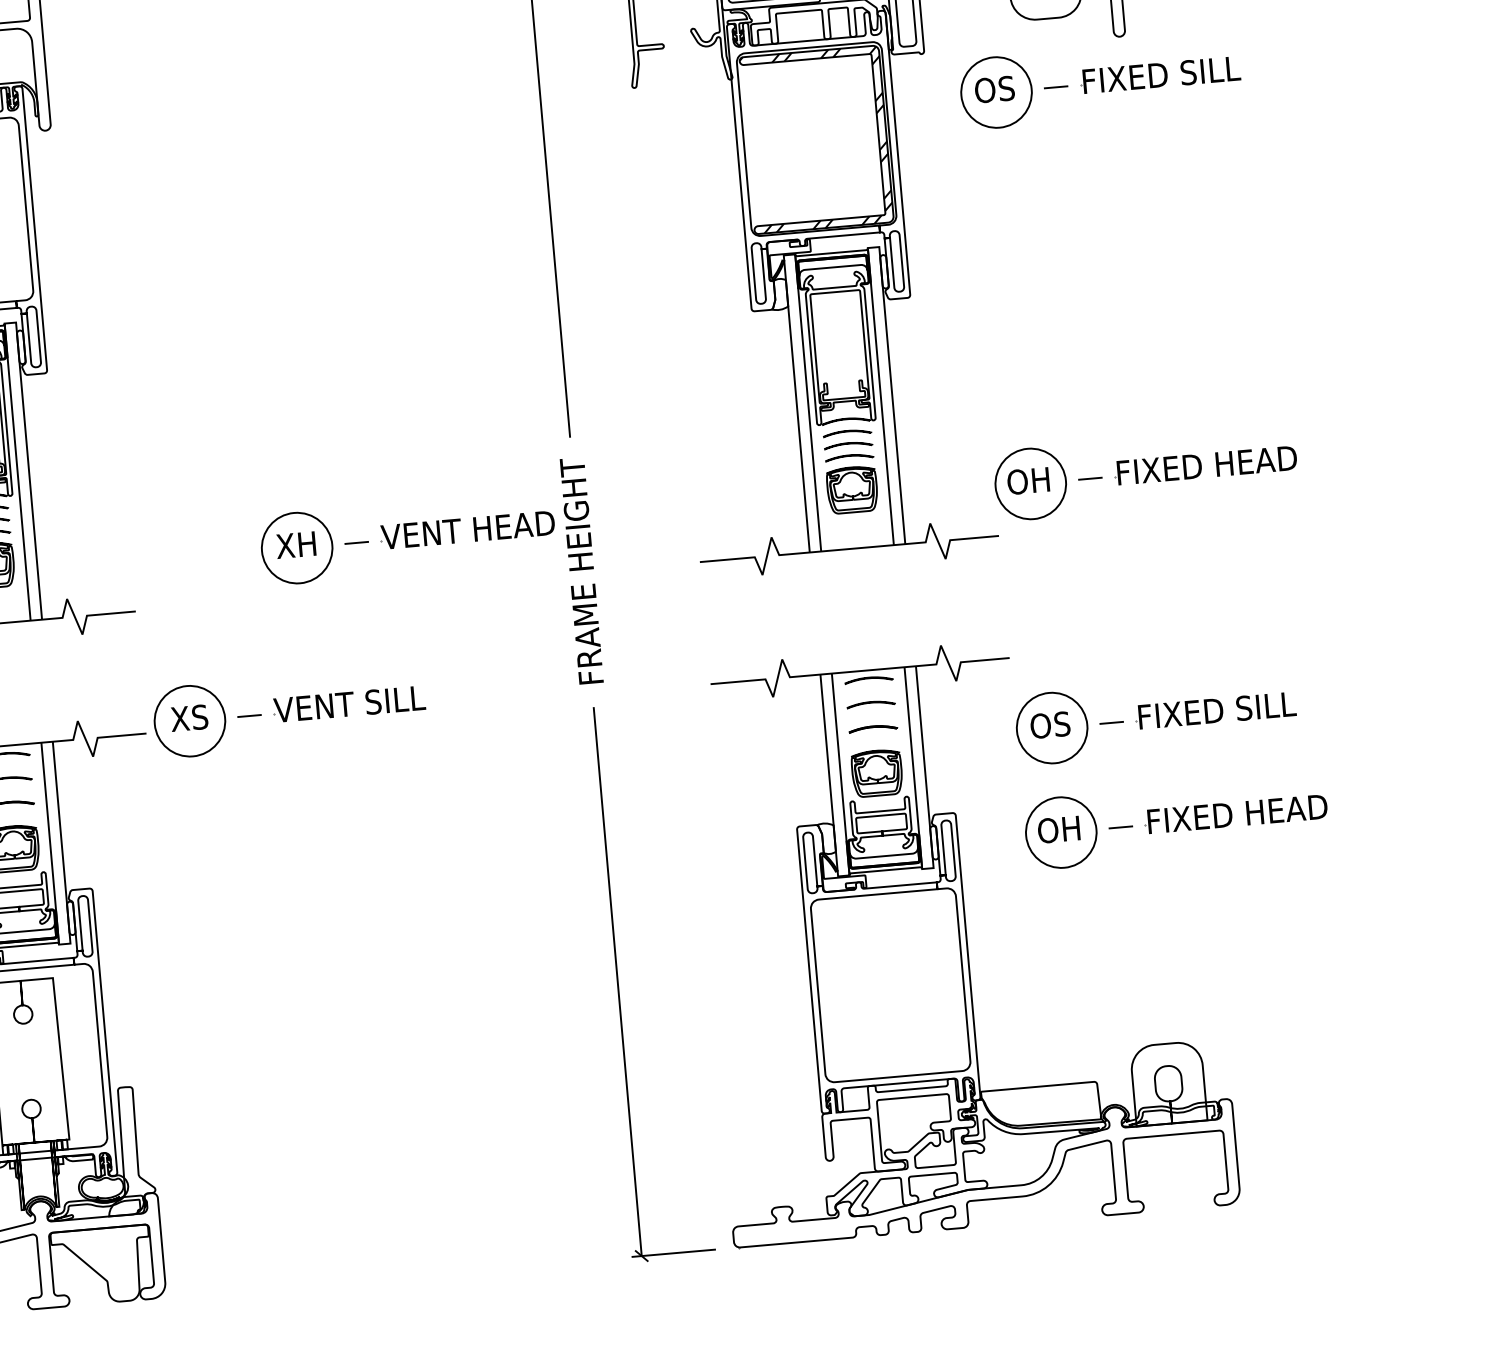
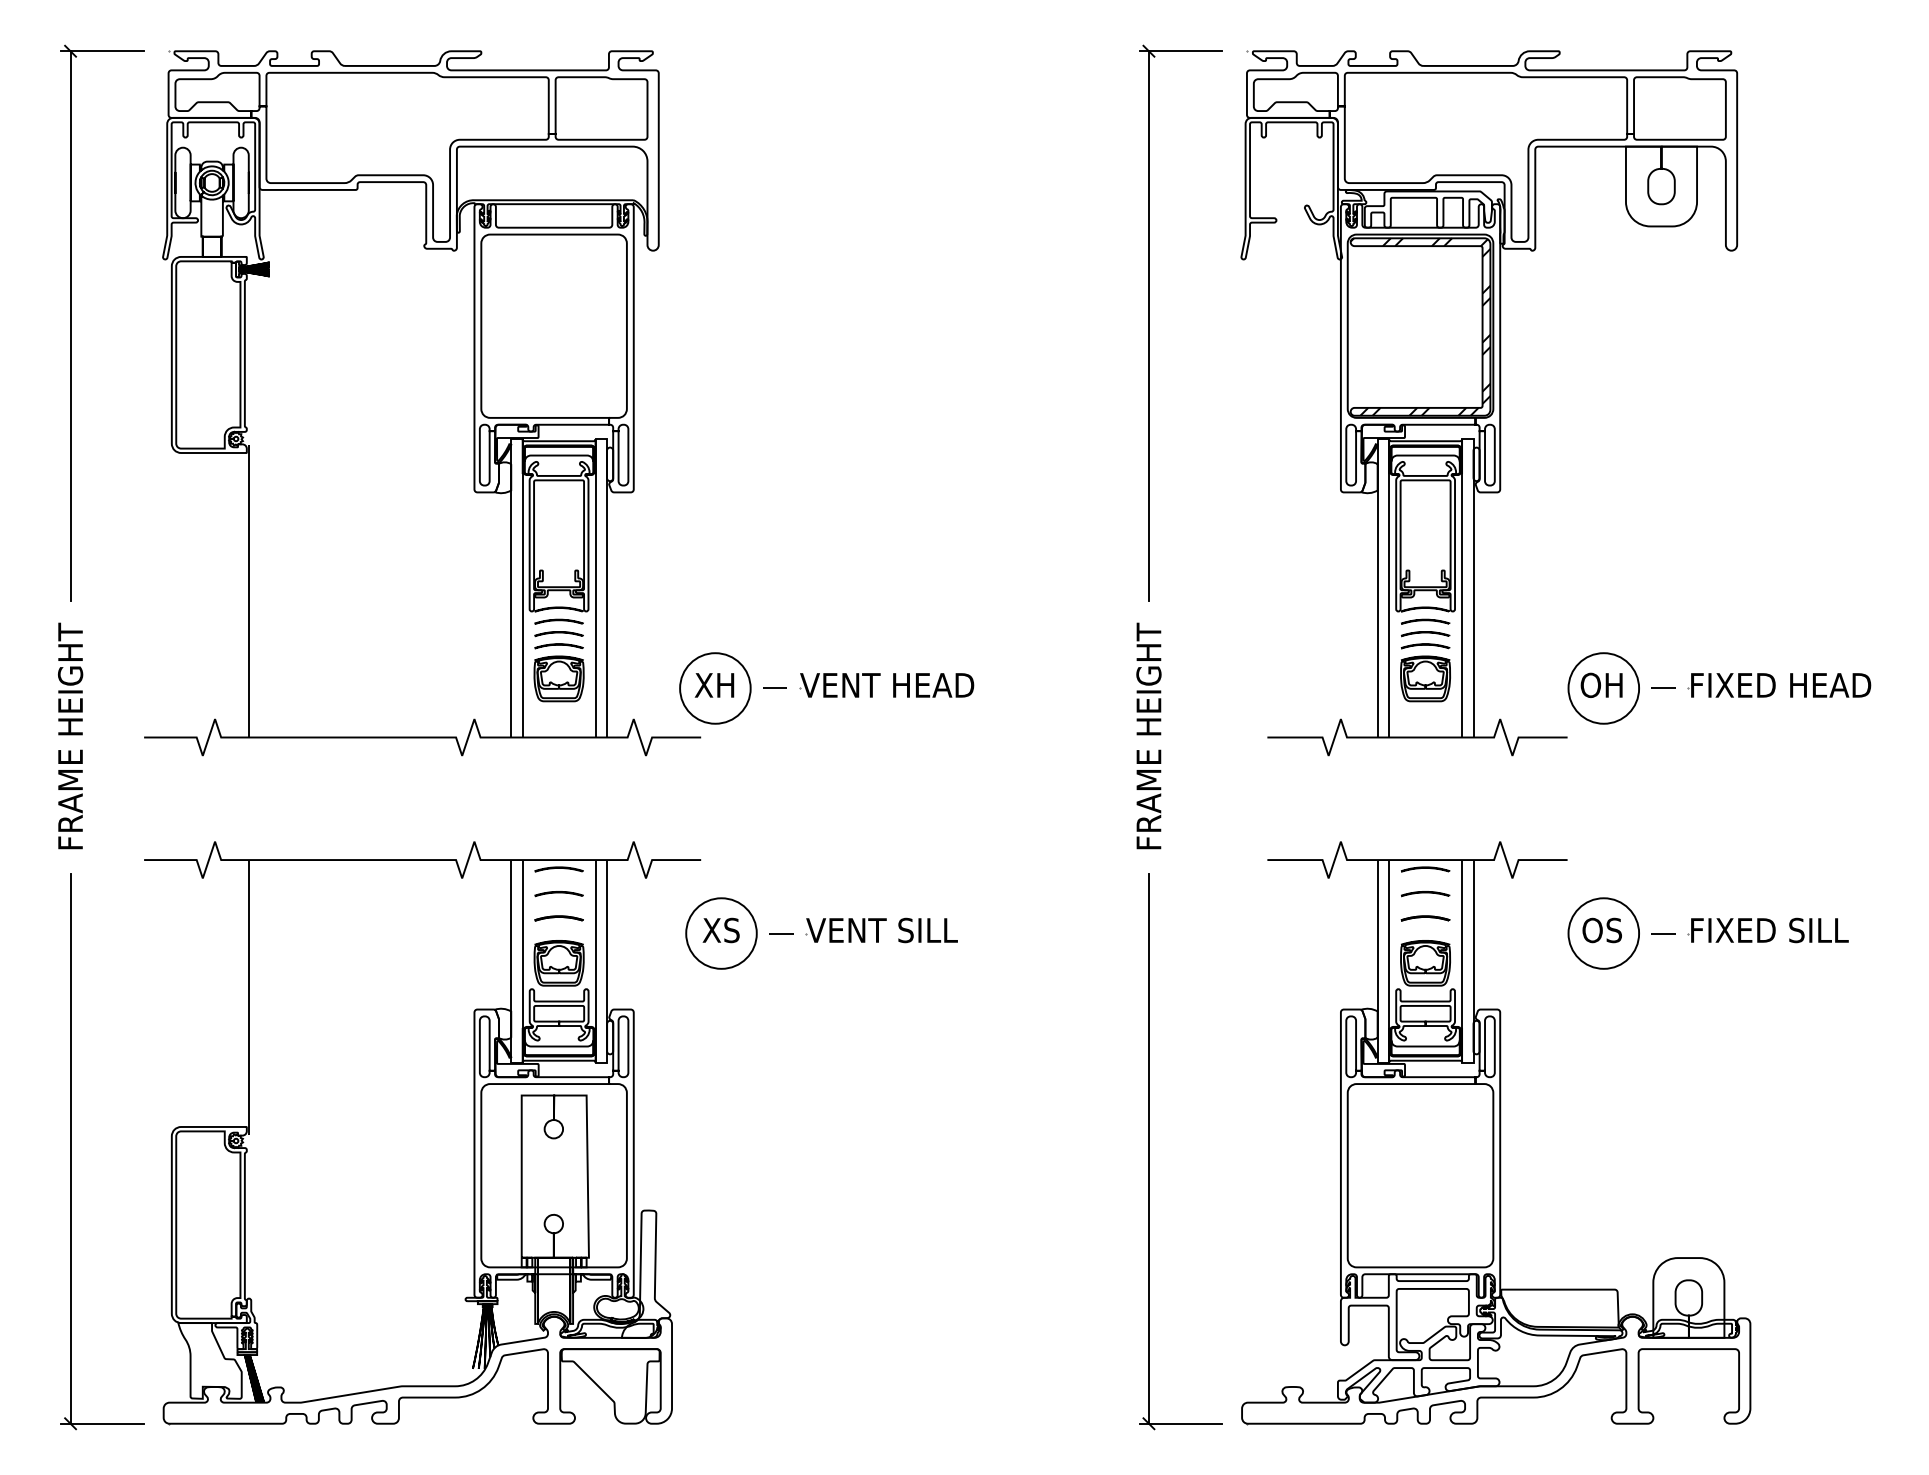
part: (1099, 83) -> (1707, 295), removed
part: (407, 538) -> (826, 688), moved
part: (289, 712) -> (821, 933), moved
part: (1176, 822) -> (1719, 1038), removed

